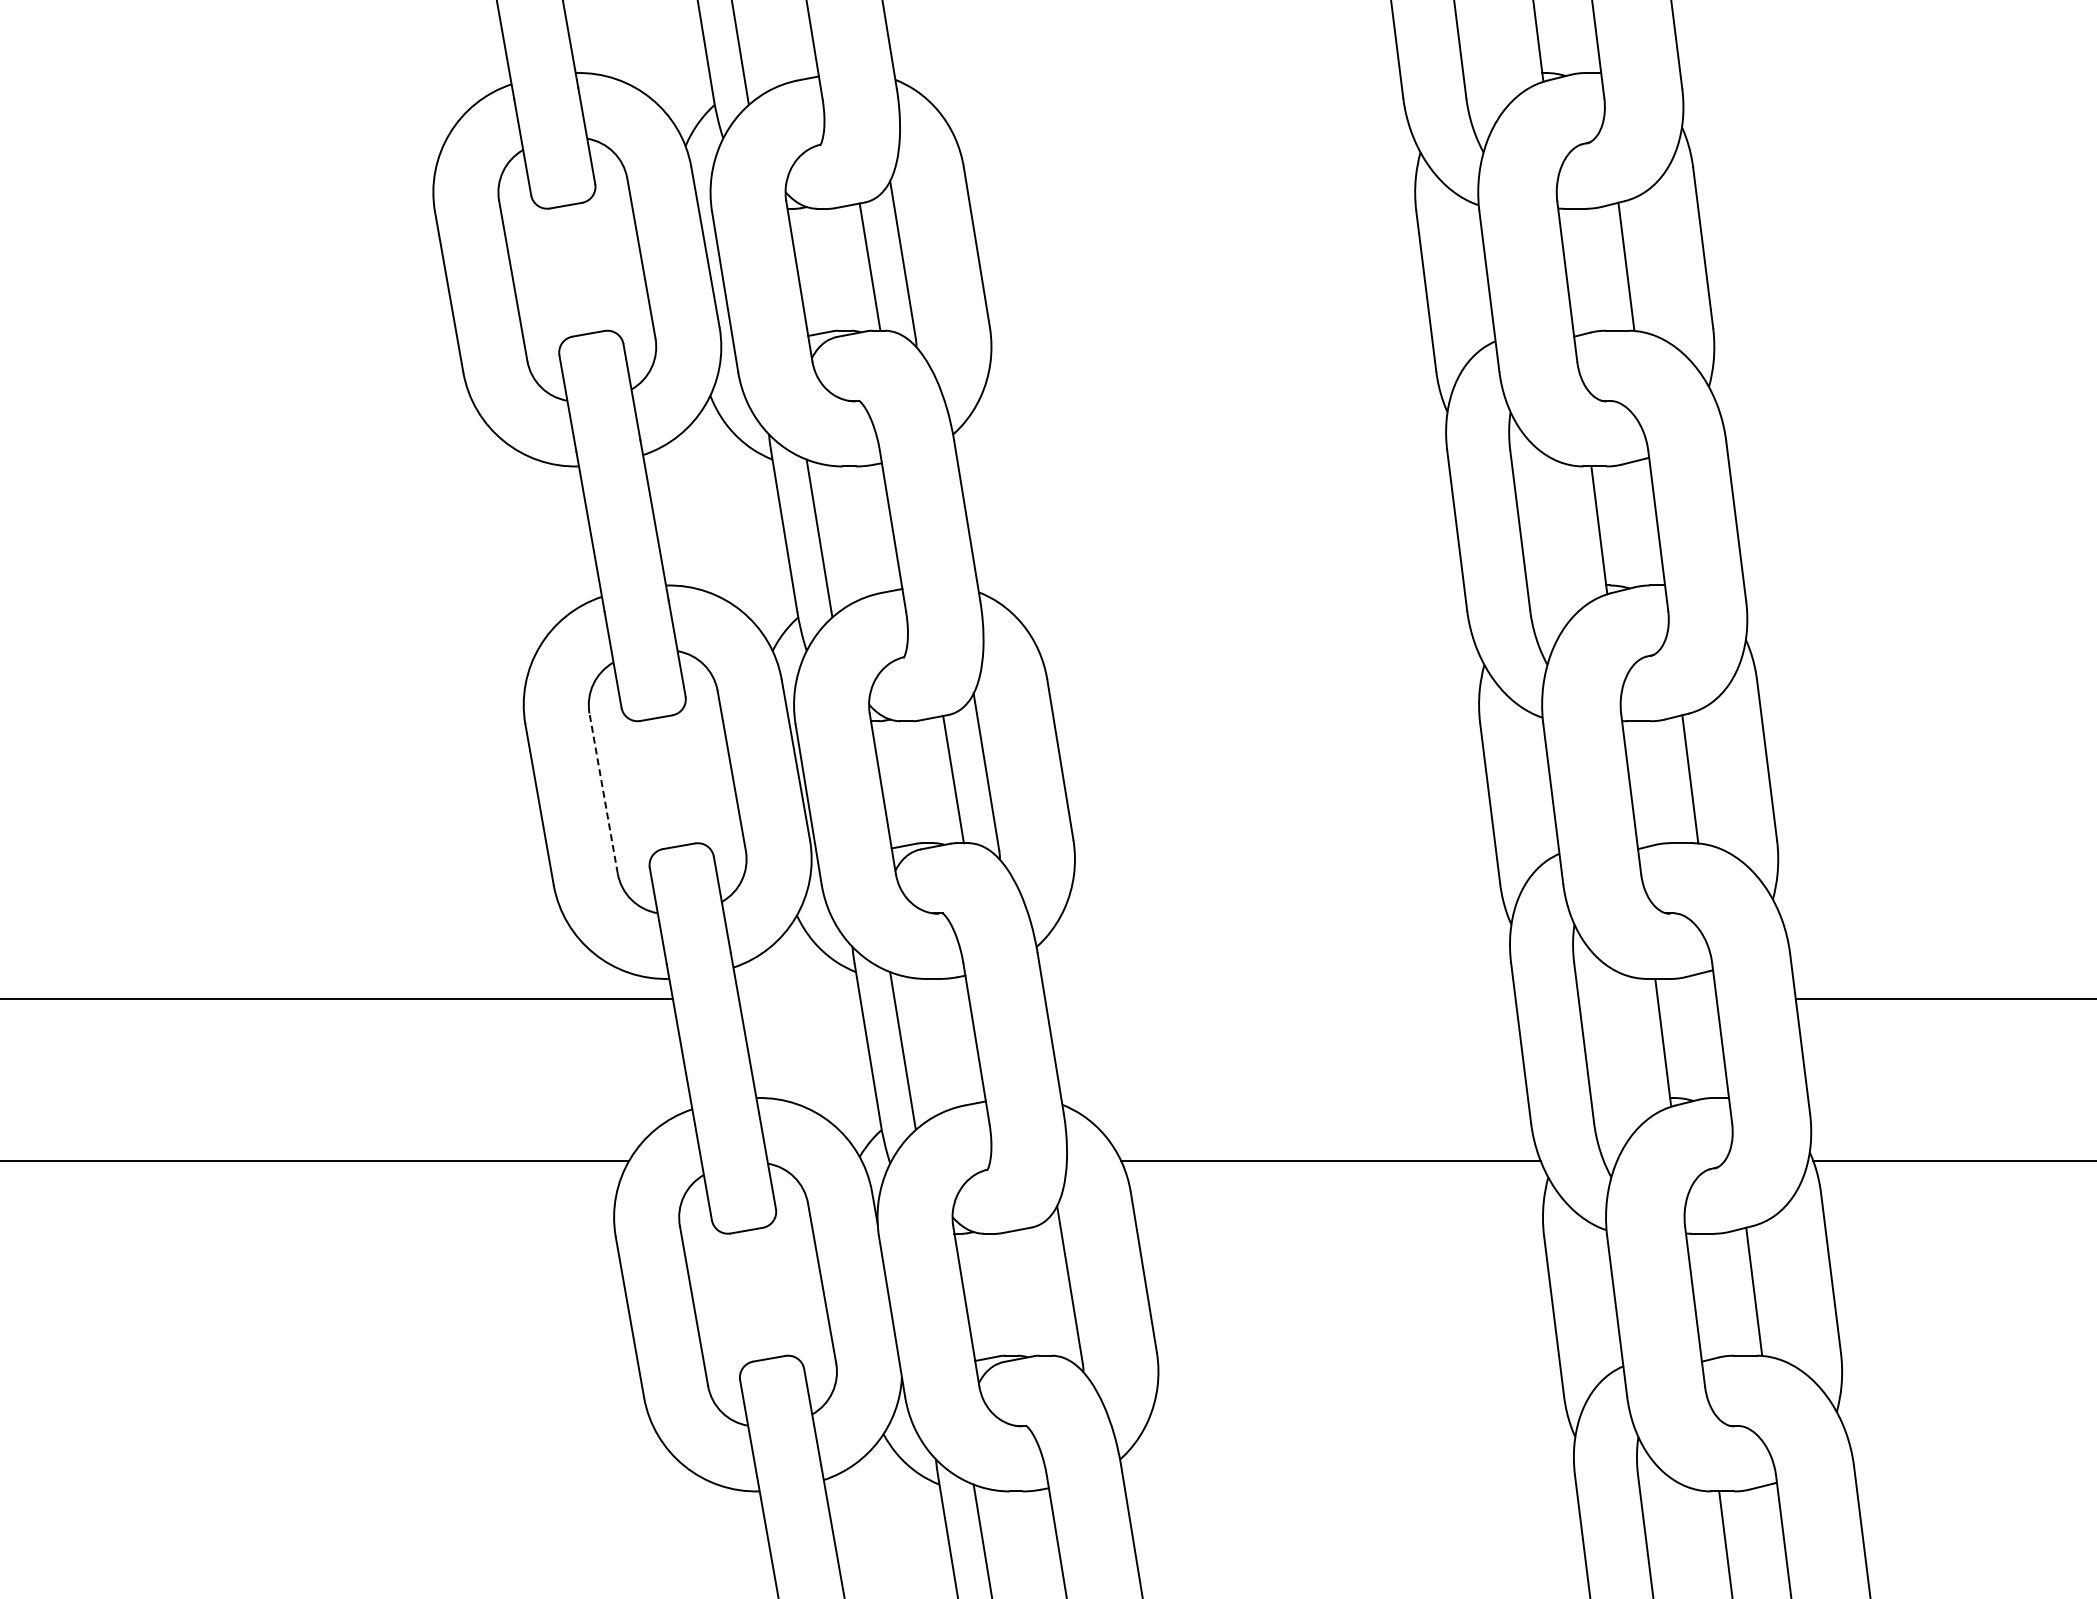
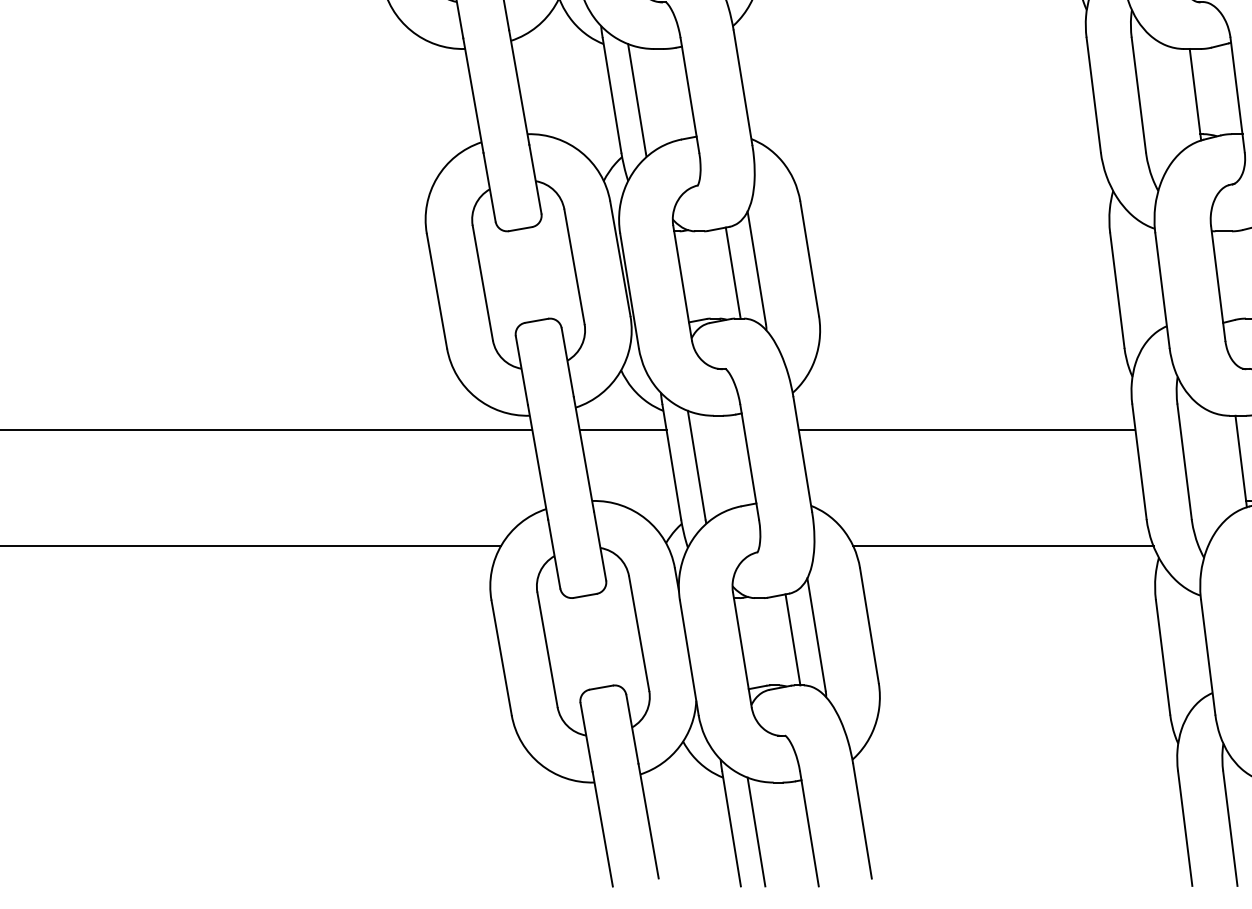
line: (603, 793) -> (482, 283), dashed -> solid
line: (799, 998) -> (622, 429), added
line: (1280, 998) -> (967, 429), added
line: (1036, 1291) -> (792, 639), added

